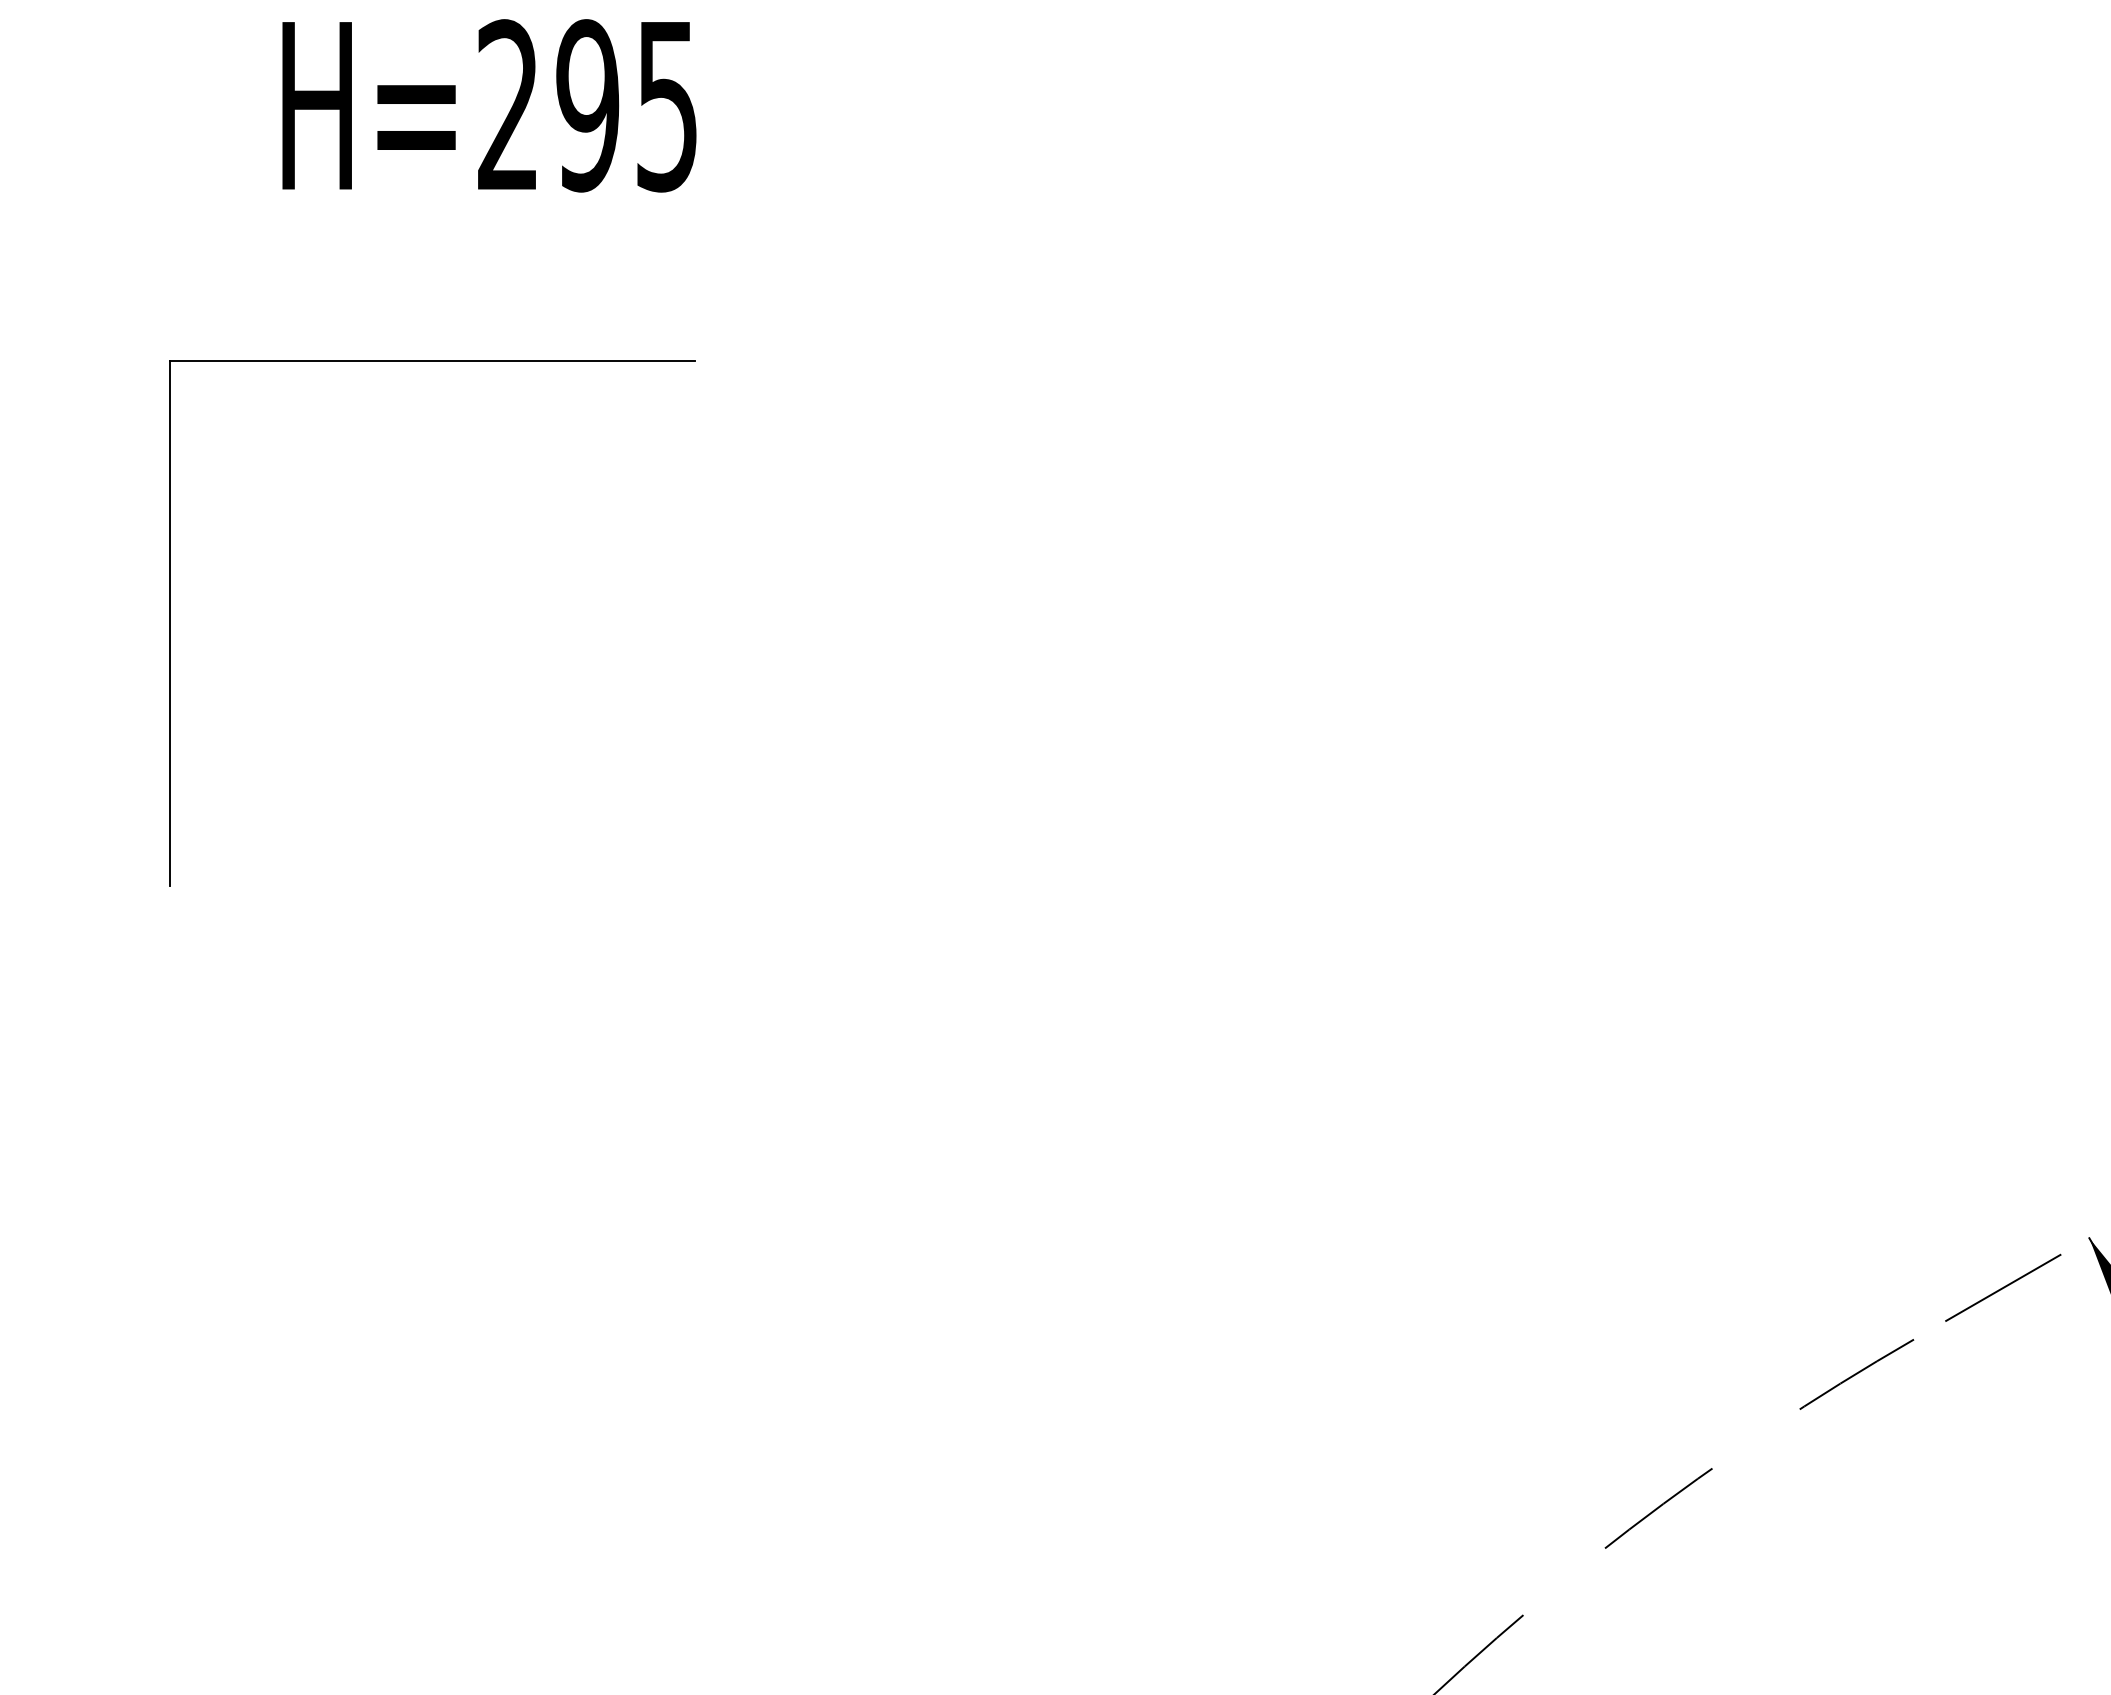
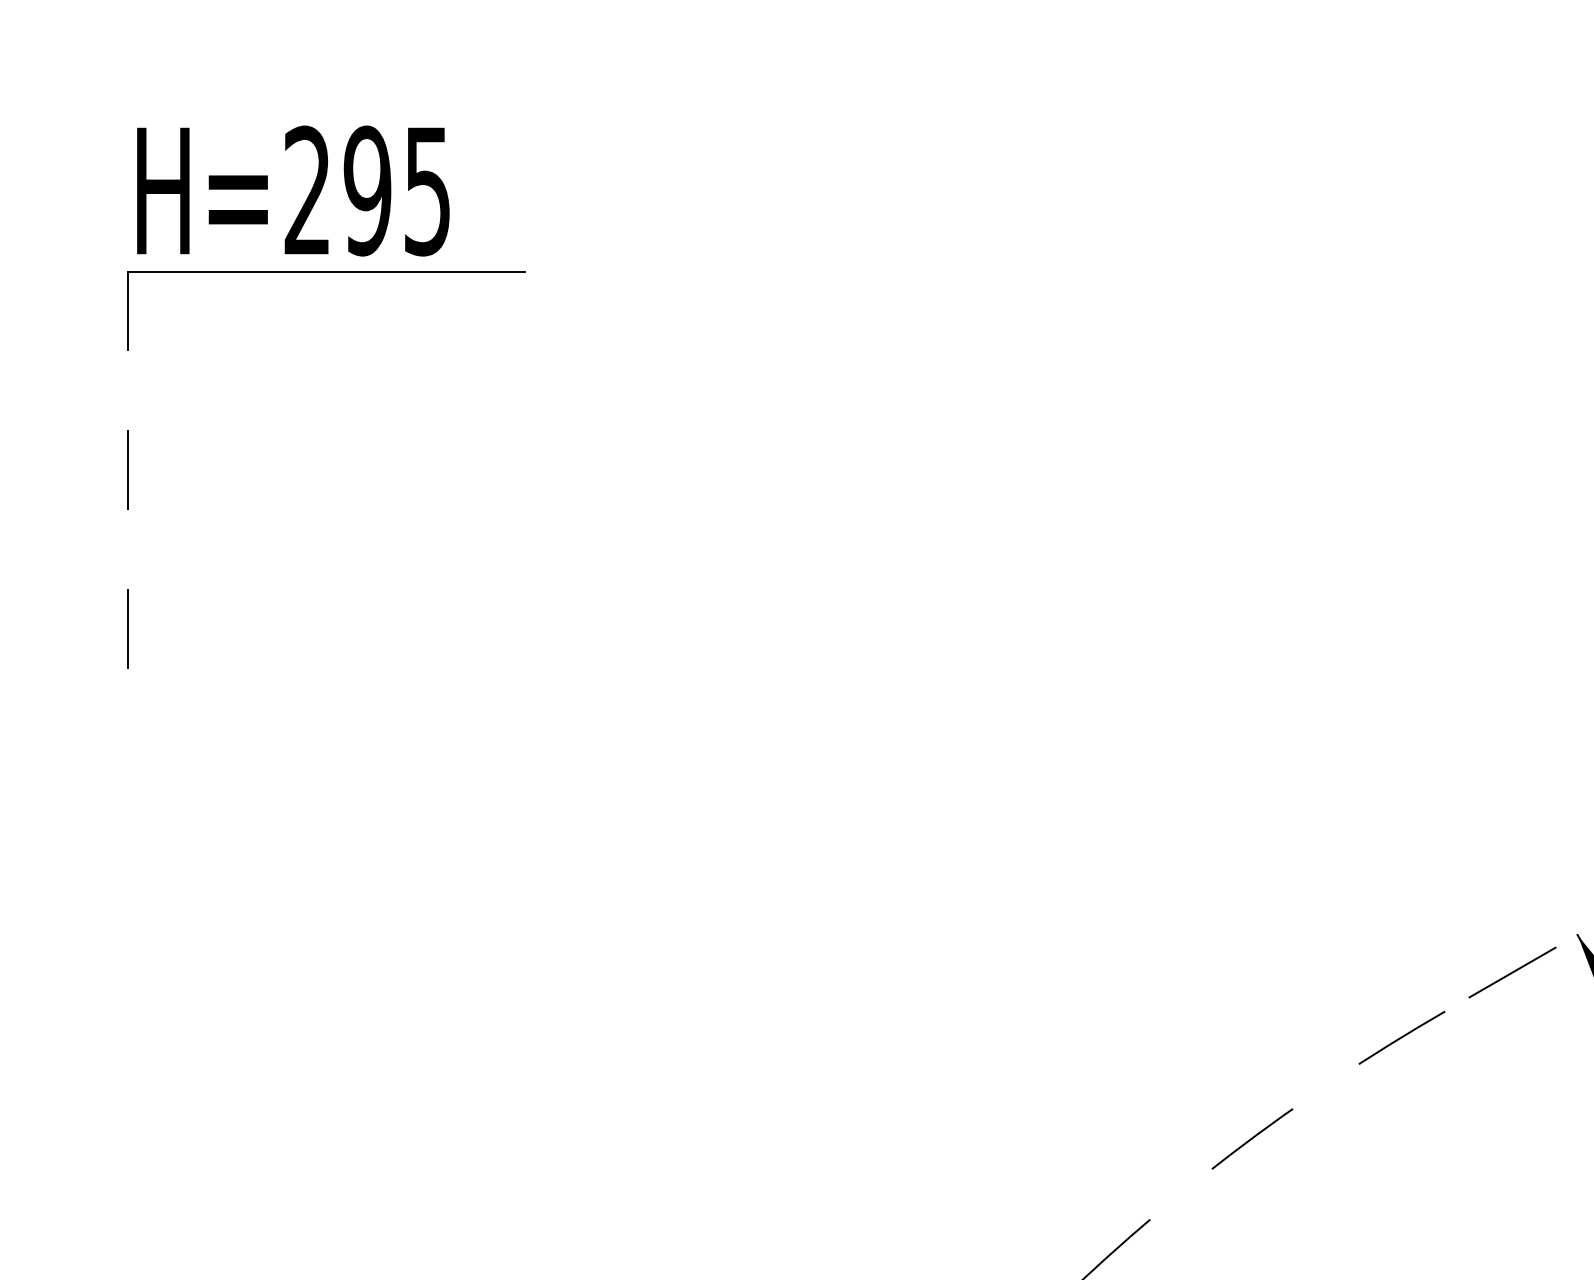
text: (489, 105) -> (293, 190), moved
line: (169, 623) -> (128, 470), solid -> dashed

